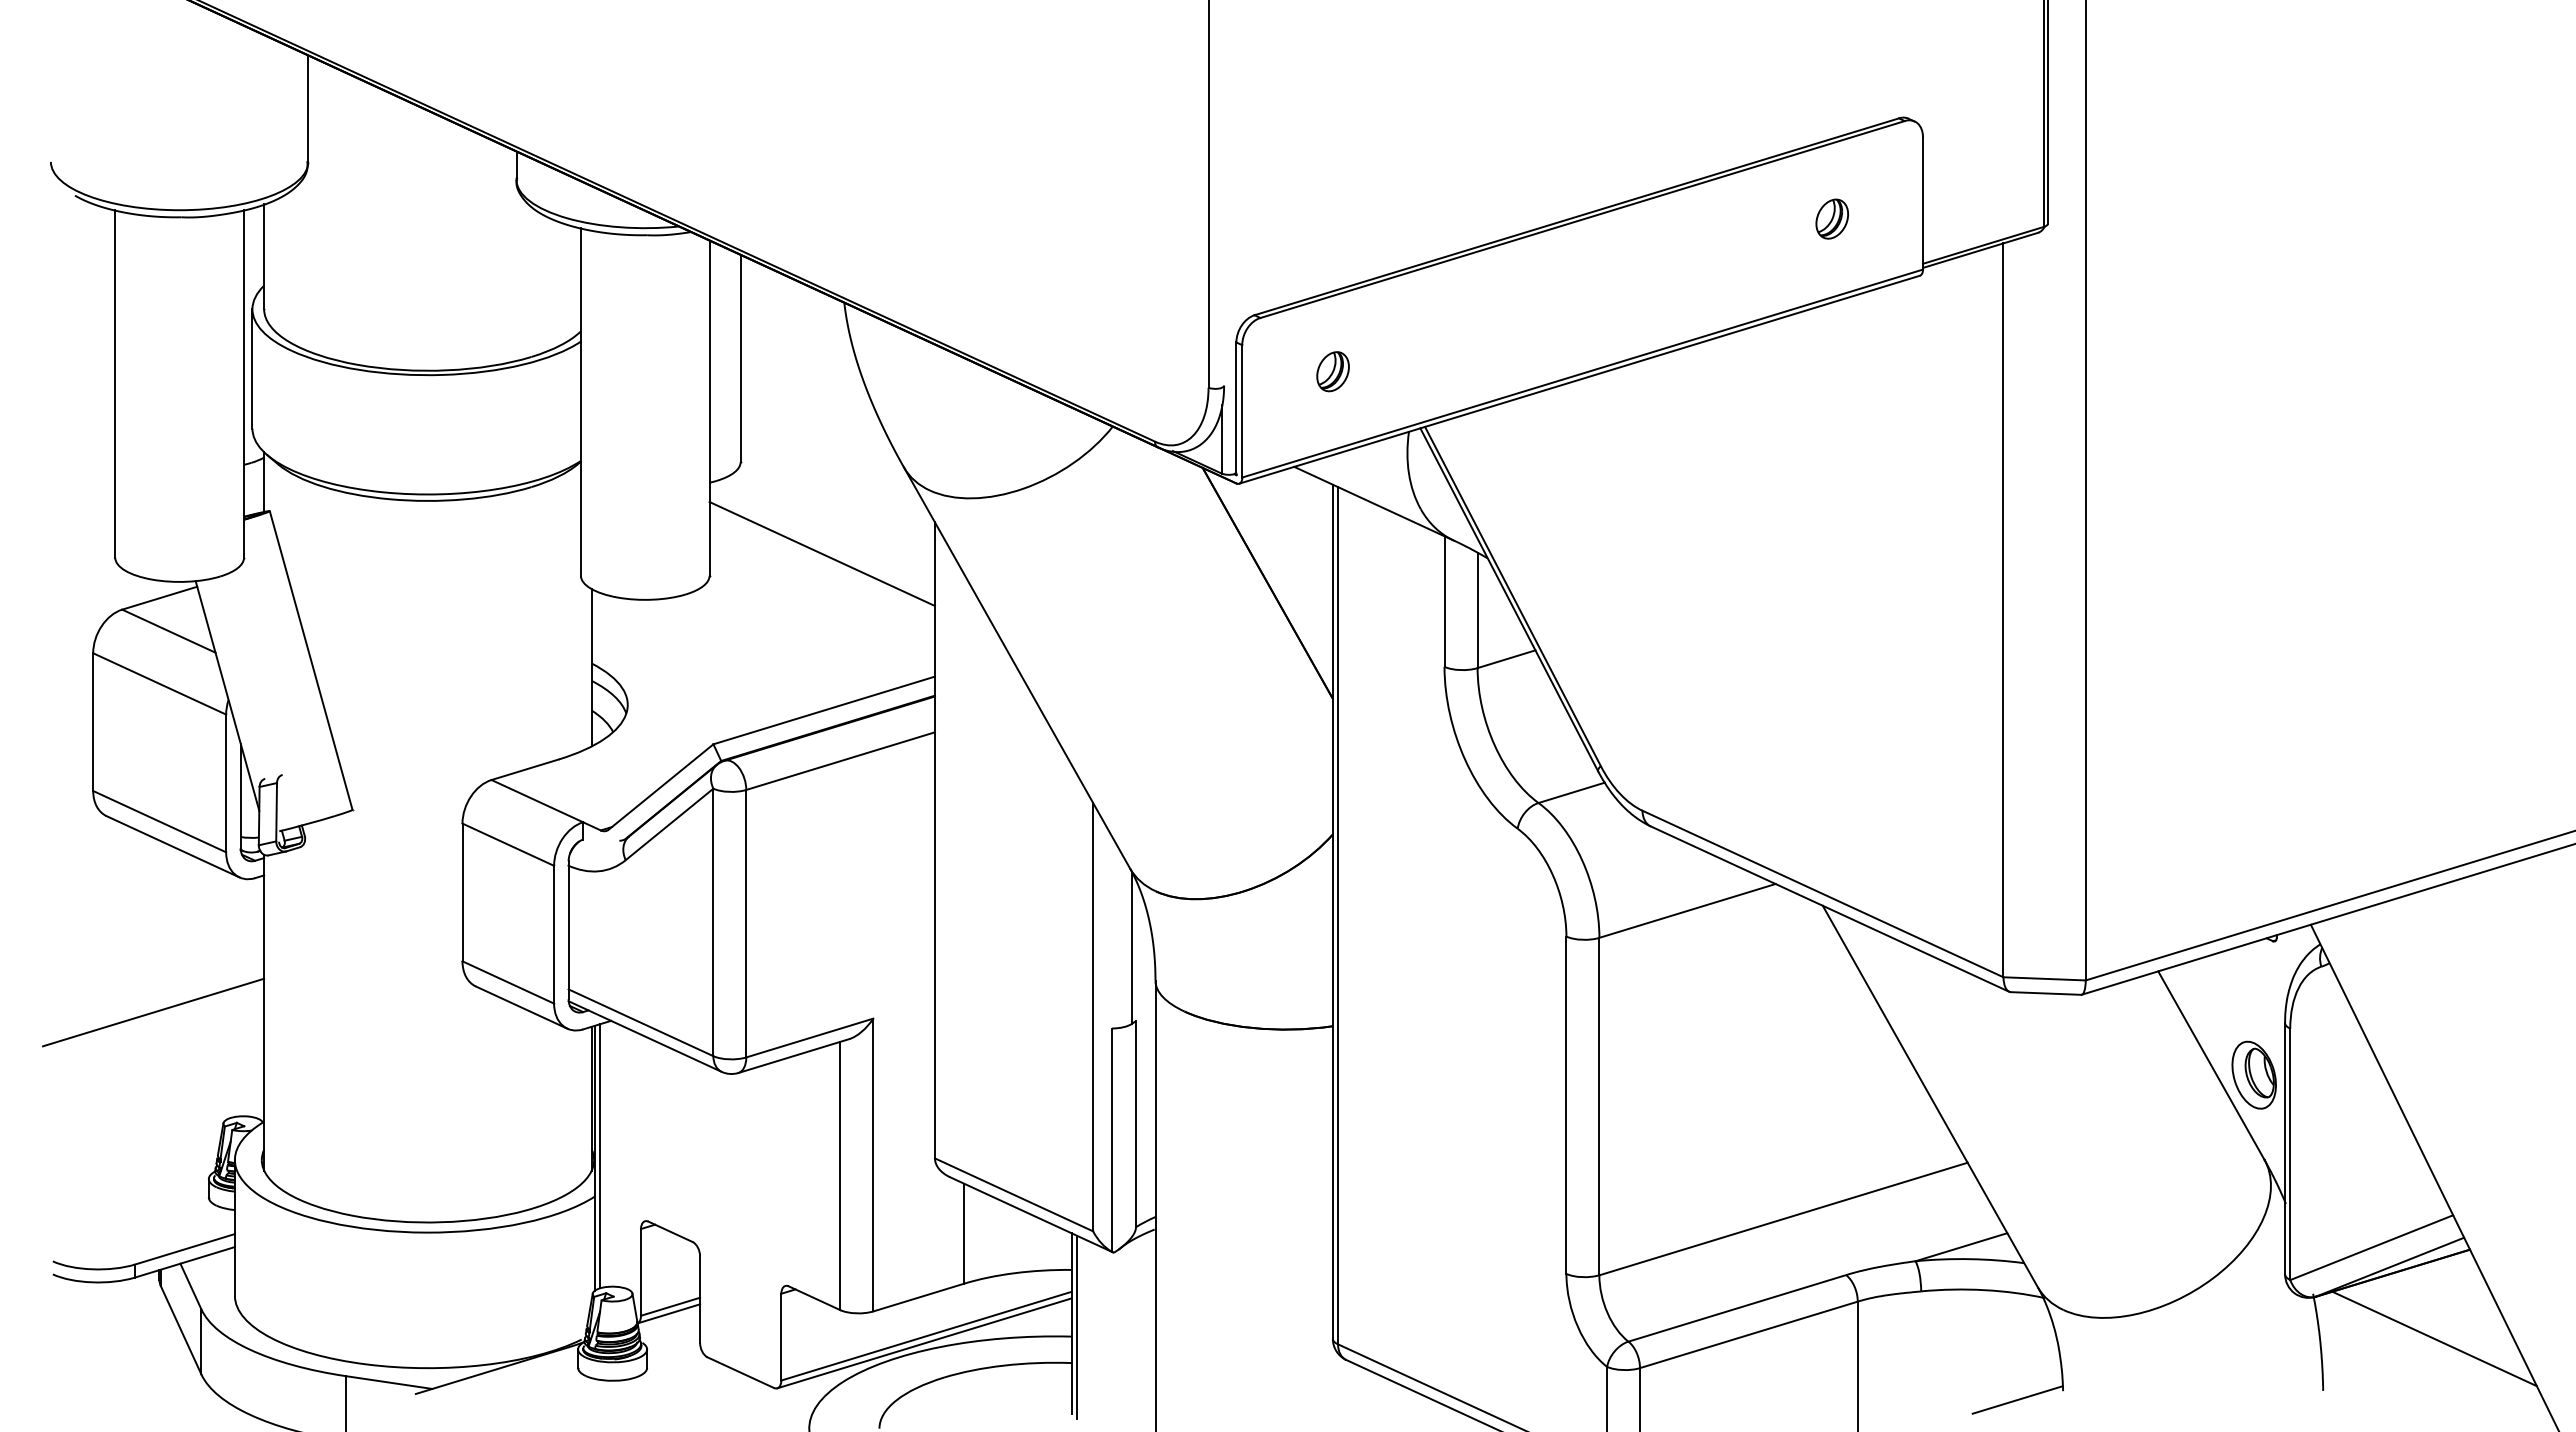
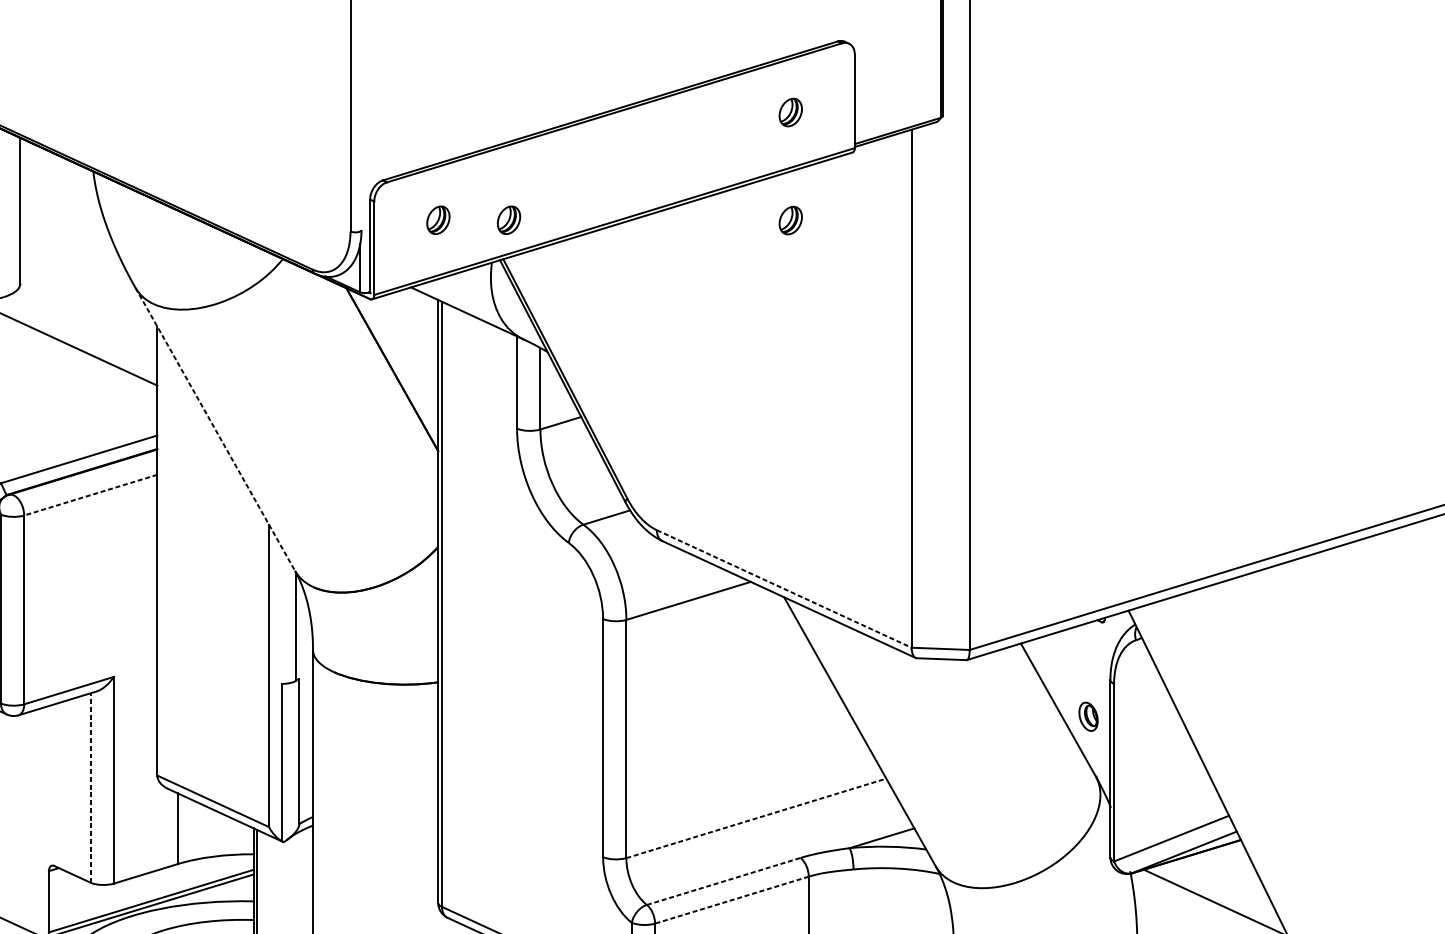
part: (1432, 371) -> (508, 220), added
part: (1831, 371) -> (790, 220), added
line: (1017, 668) -> (215, 429), solid -> dashed
line: (840, 761) -> (90, 495), solid -> dashed
line: (1823, 894) -> (784, 589), solid -> dashed
part: (2253, 1074) -> (1088, 716), size x0.6
line: (840, 1175) -> (90, 787), solid -> dashed
line: (1783, 1219) -> (756, 818), solid -> dashed
line: (1737, 1308) -> (723, 881), solid -> dashed
line: (1748, 1334) -> (731, 899), solid -> dashed

